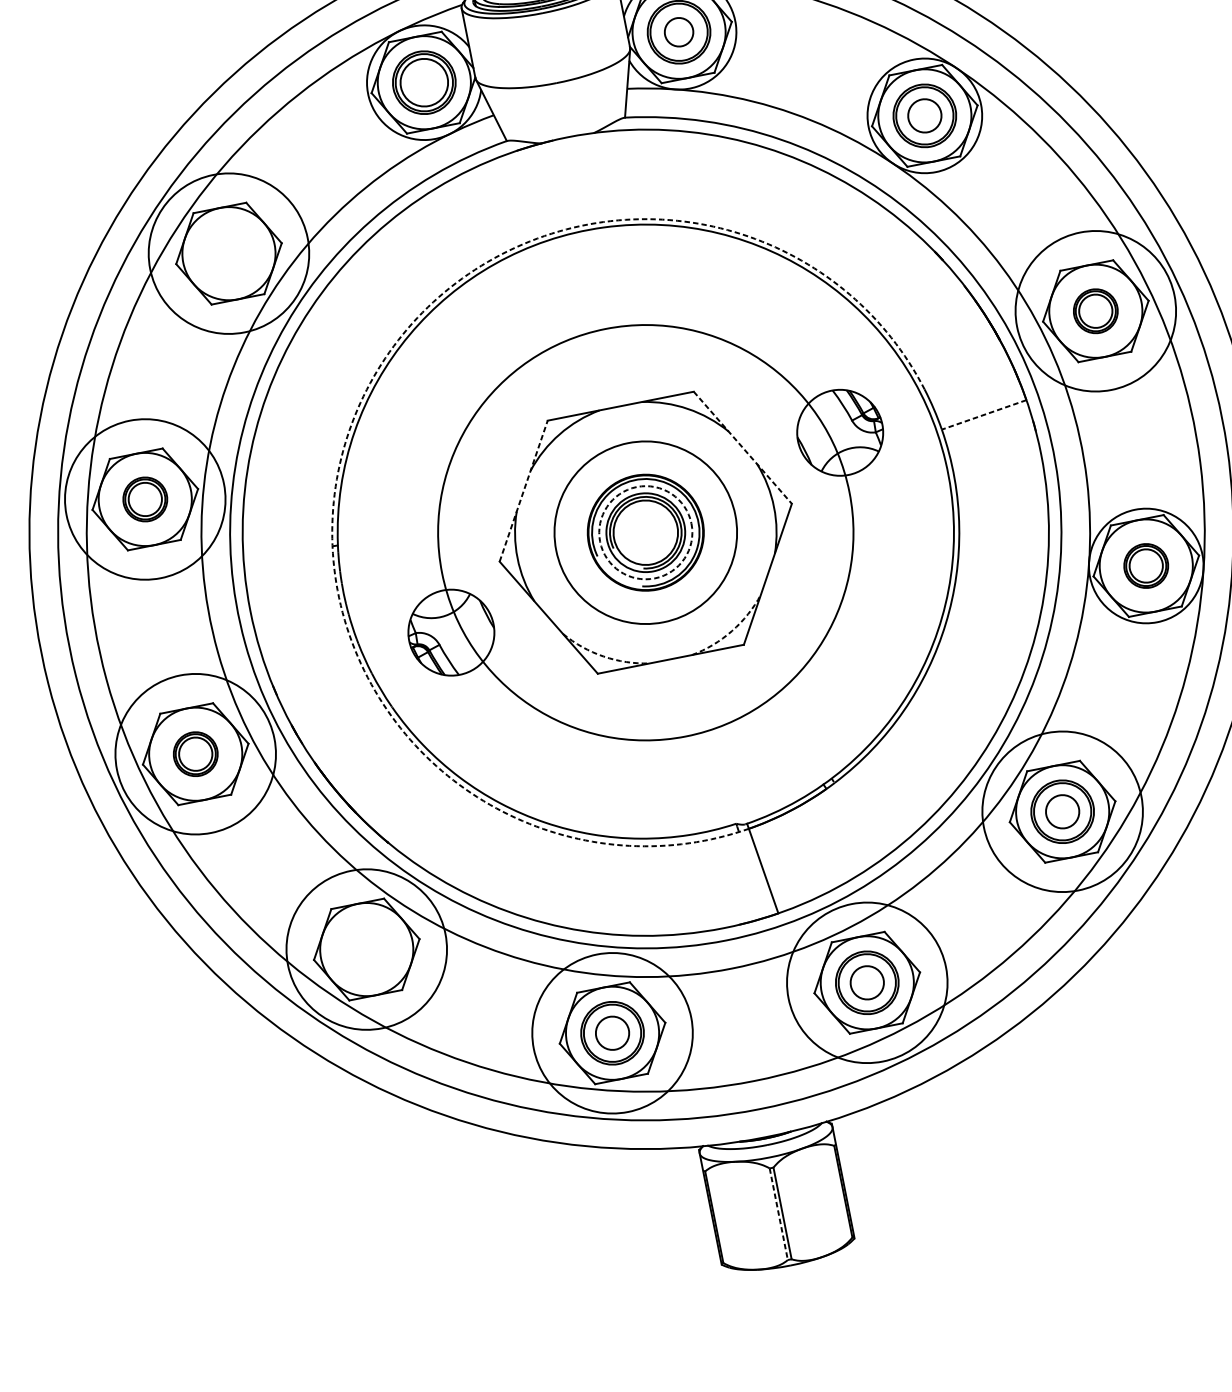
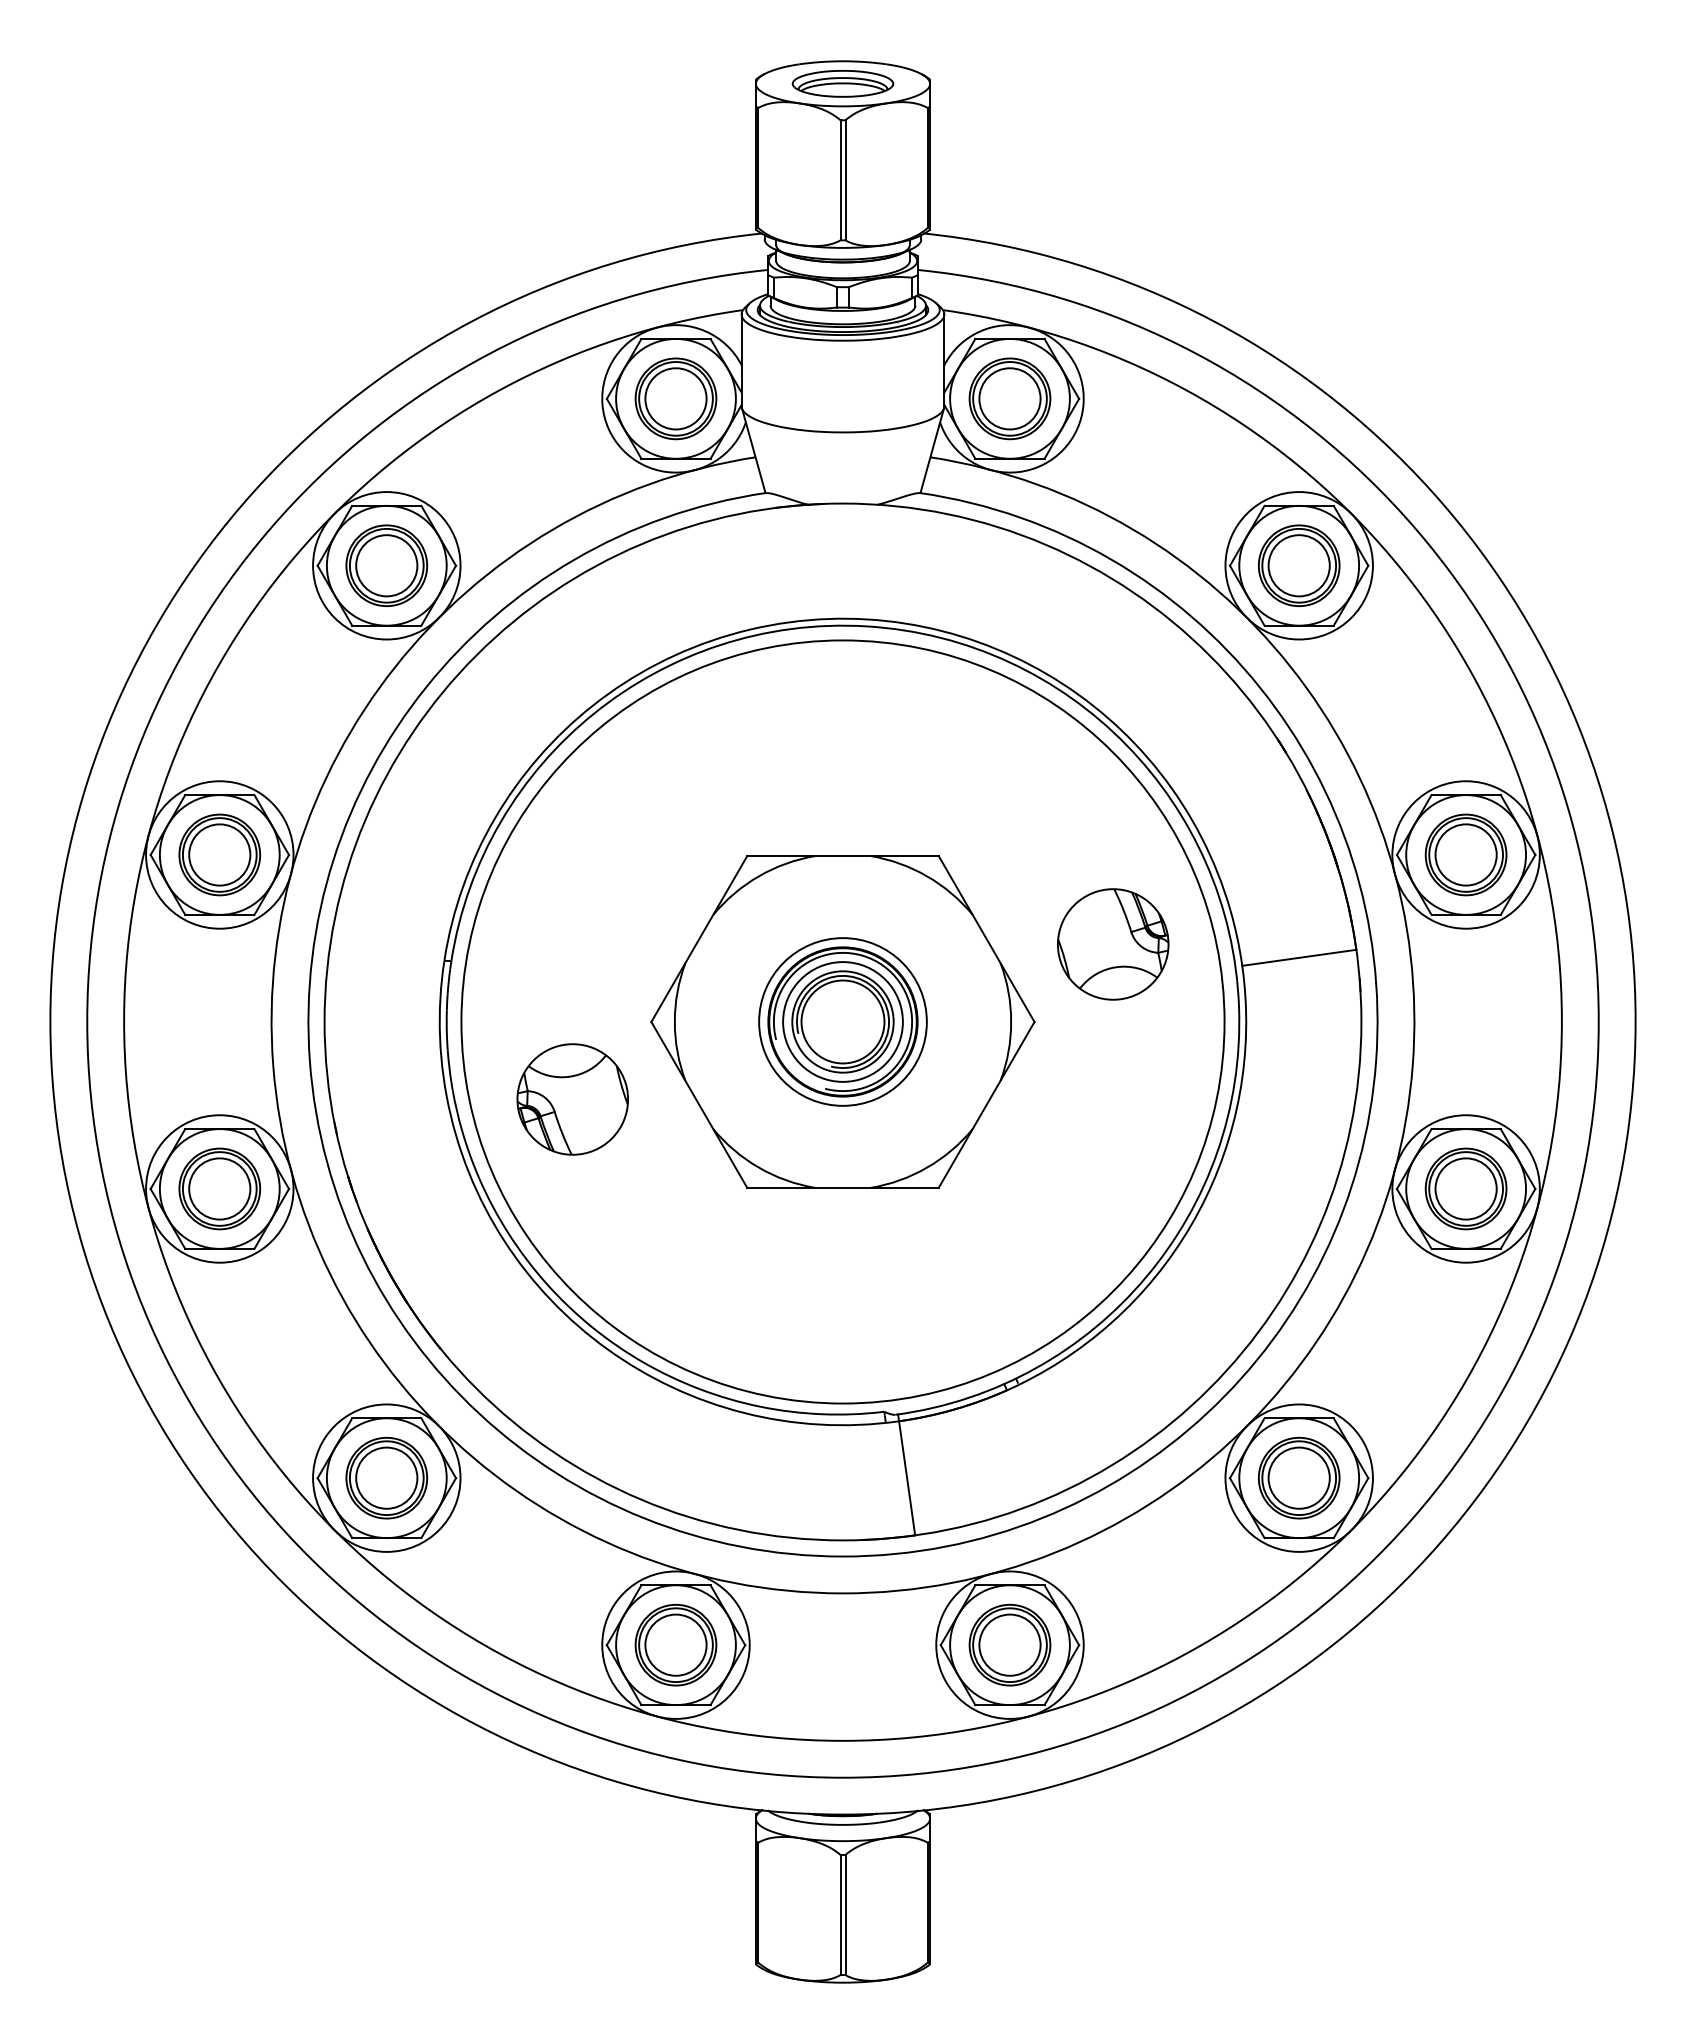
circle: (678, 32) -> (1009, 398), size x1.67
circle: (924, 115) -> (1298, 565), size x1.43
circle: (228, 253) -> (386, 565), size x0.71
part: (228, 253) -> (386, 565), added
circle: (1095, 310) -> (1465, 854), size x0.71
part: (1095, 310) -> (1465, 854), size x1.43
line: (984, 414) -> (1299, 957), dashed -> solid
arc: (354, 416) -> (504, 802), dashed -> solid
line: (742, 448) -> (986, 939), dashed -> solid
line: (523, 491) -> (699, 939), dashed -> solid
circle: (144, 499) -> (219, 854), size x0.71
part: (144, 499) -> (219, 854), size x1.43
circle: (645, 532) -> (842, 1021), dashed -> solid
circle: (645, 532) -> (842, 1021), size x0.71
circle: (645, 532) -> (842, 1021), size x1.43
part: (1145, 565) -> (1465, 1188), size x1.43
arc: (732, 630) -> (927, 1167), dashed -> solid
arc: (603, 656) -> (758, 1167), dashed -> solid
circle: (195, 753) -> (219, 1188), size x0.71
part: (195, 753) -> (219, 1188), size x1.43
circle: (1062, 811) -> (1298, 1477), size x0.71
circle: (1062, 811) -> (1298, 1477), size x1.43
circle: (366, 949) -> (386, 1477), size x0.71
part: (366, 949) -> (386, 1477), added
circle: (866, 982) -> (1009, 1644), size x0.71
circle: (866, 982) -> (1009, 1644), size x1.43
circle: (612, 1032) -> (675, 1644), size x0.71
circle: (612, 1032) -> (675, 1644), size x1.43
line: (778, 1214) -> (840, 1915), dashed -> solid

